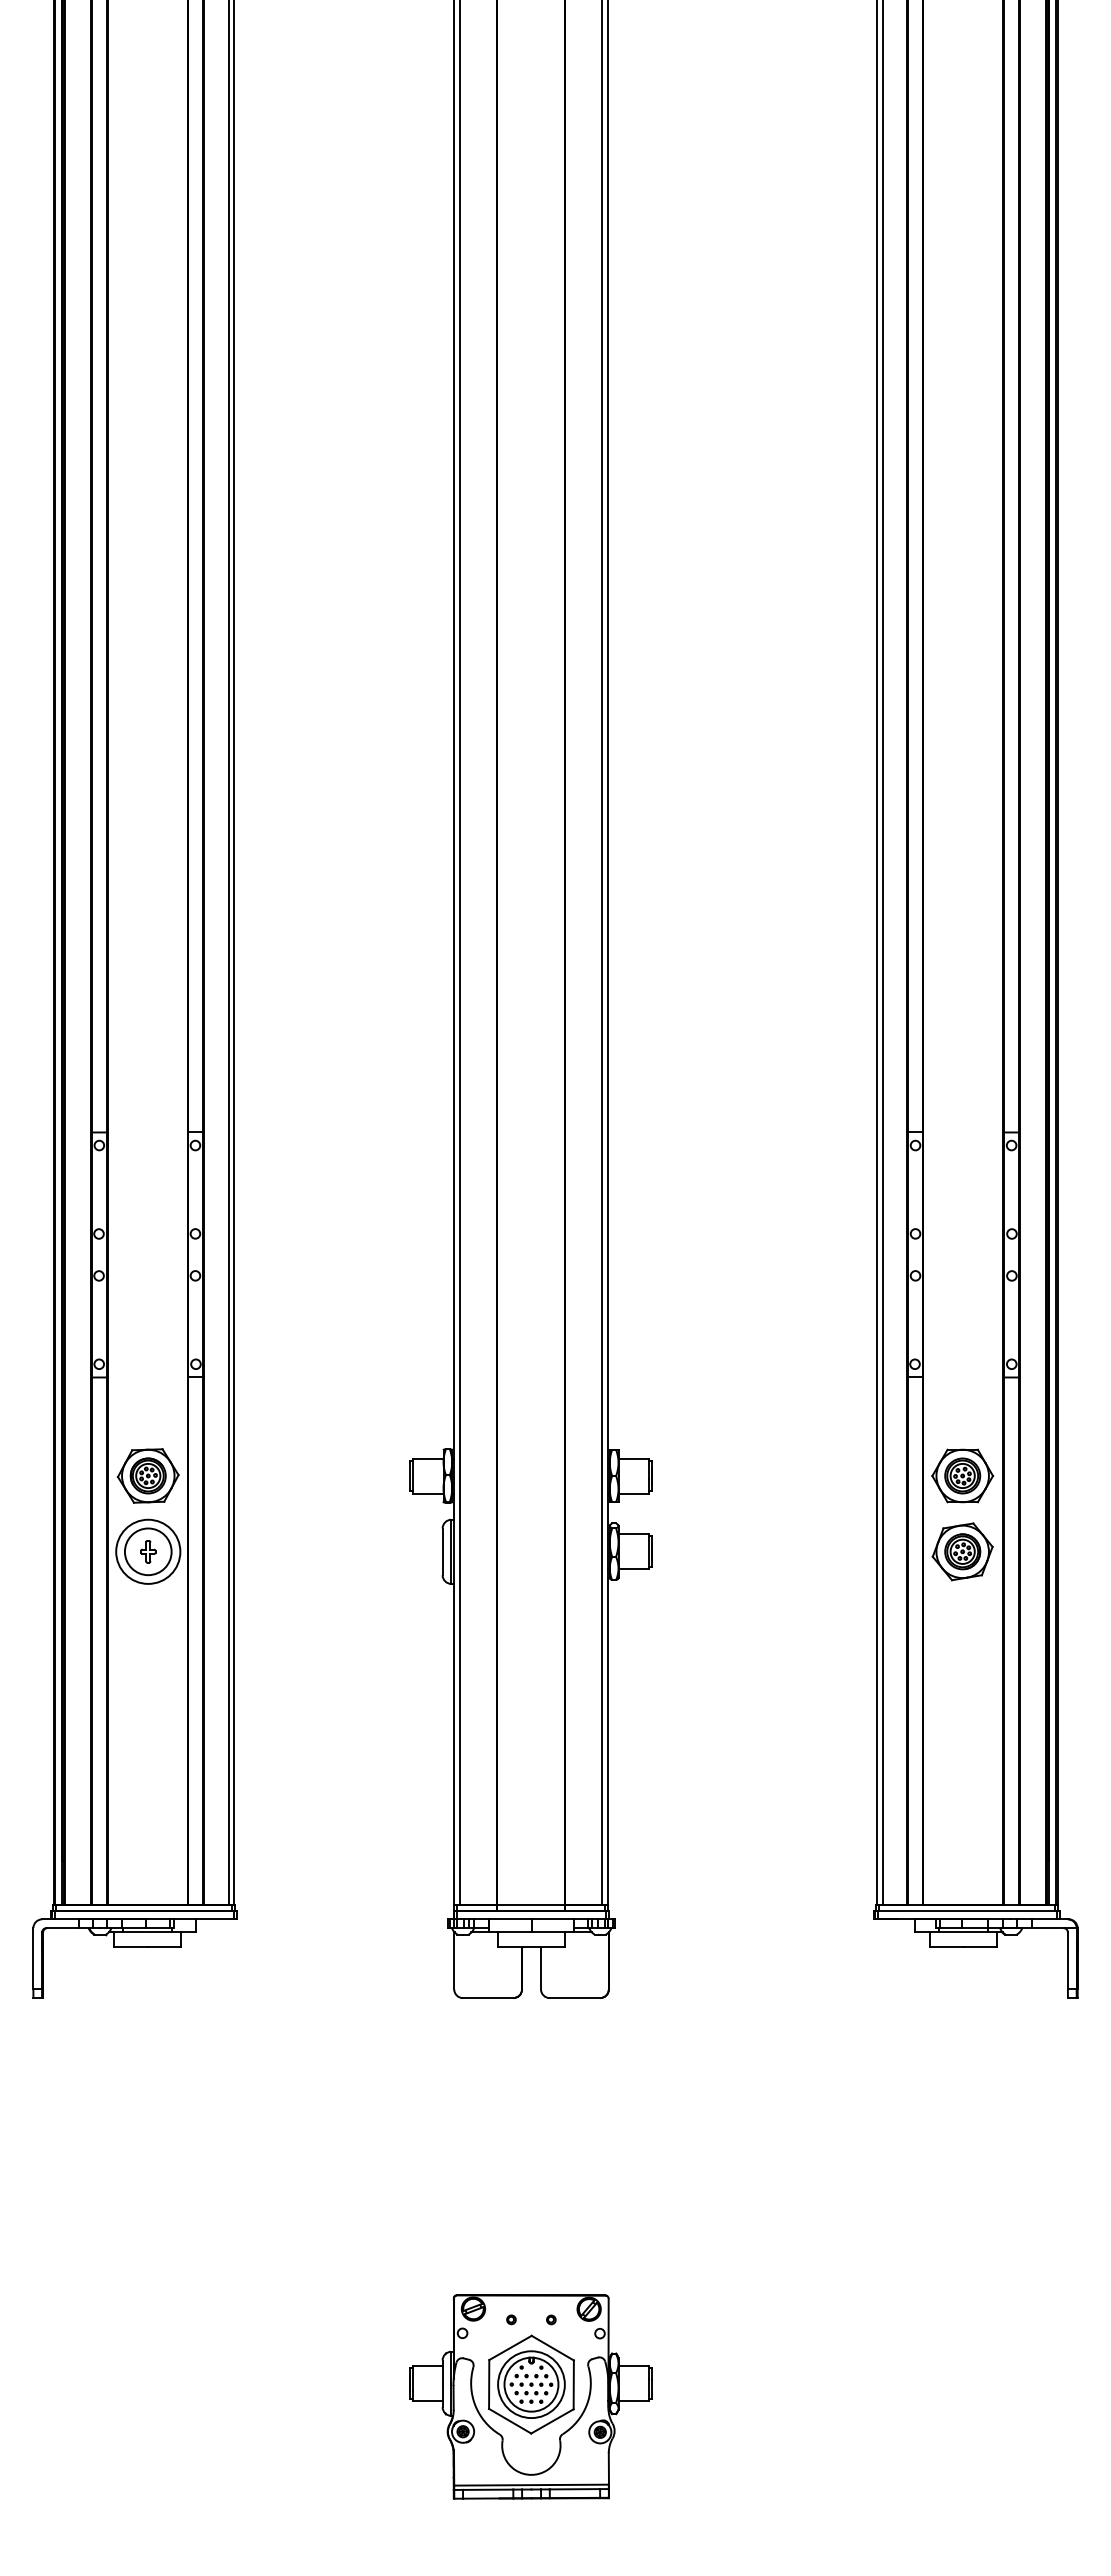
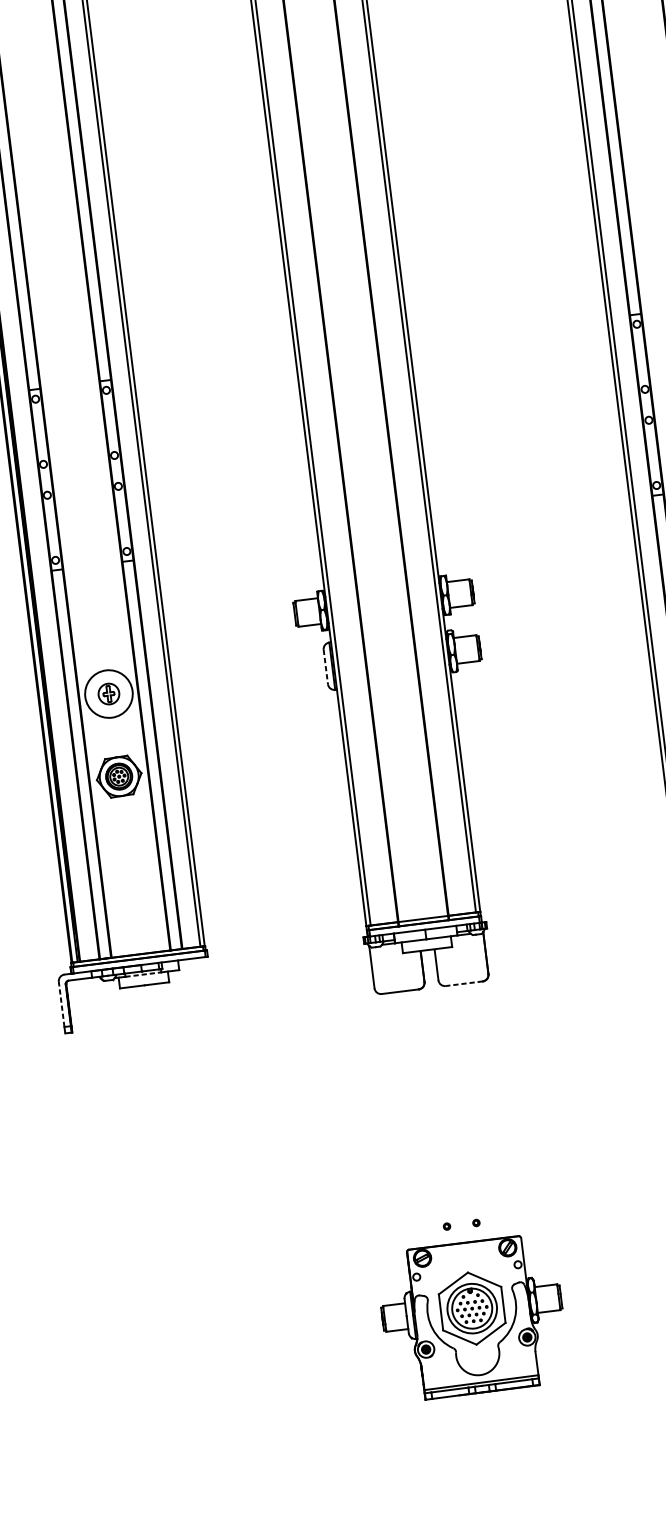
part: (147, 1475) -> (118, 776), moved
circle: (147, 1551) -> (108, 693), size x0.6
line: (442, 1552) -> (325, 667), solid -> dashed
line: (148, 1932) -> (144, 974), solid -> dashed
line: (33, 1958) -> (61, 1004), solid -> dashed
line: (574, 1998) -> (463, 984), solid -> dashed
part: (530, 2396) -> (472, 1317), moved

